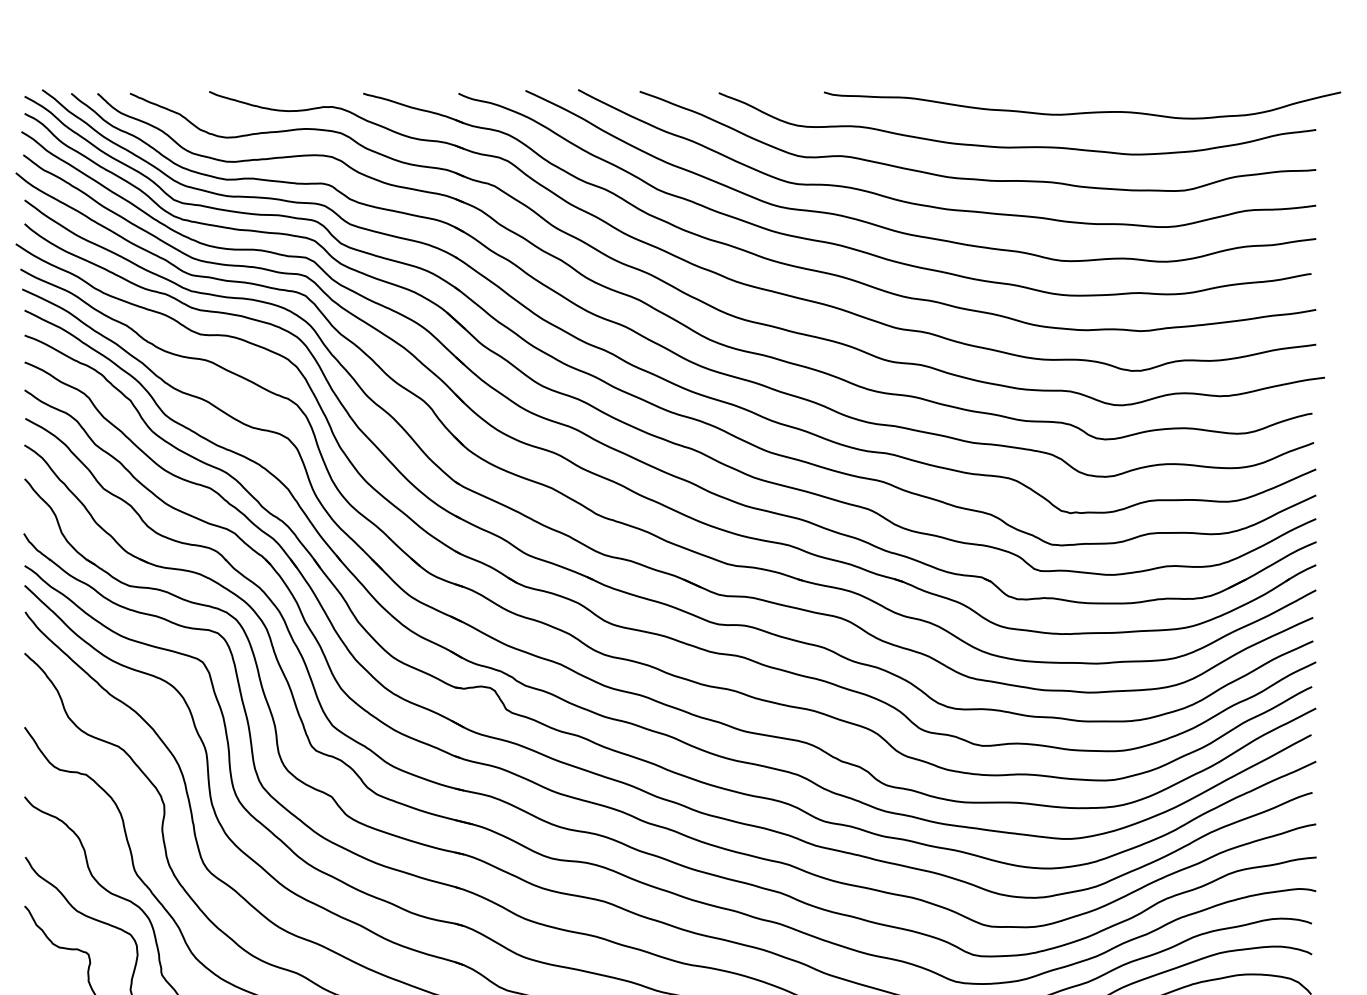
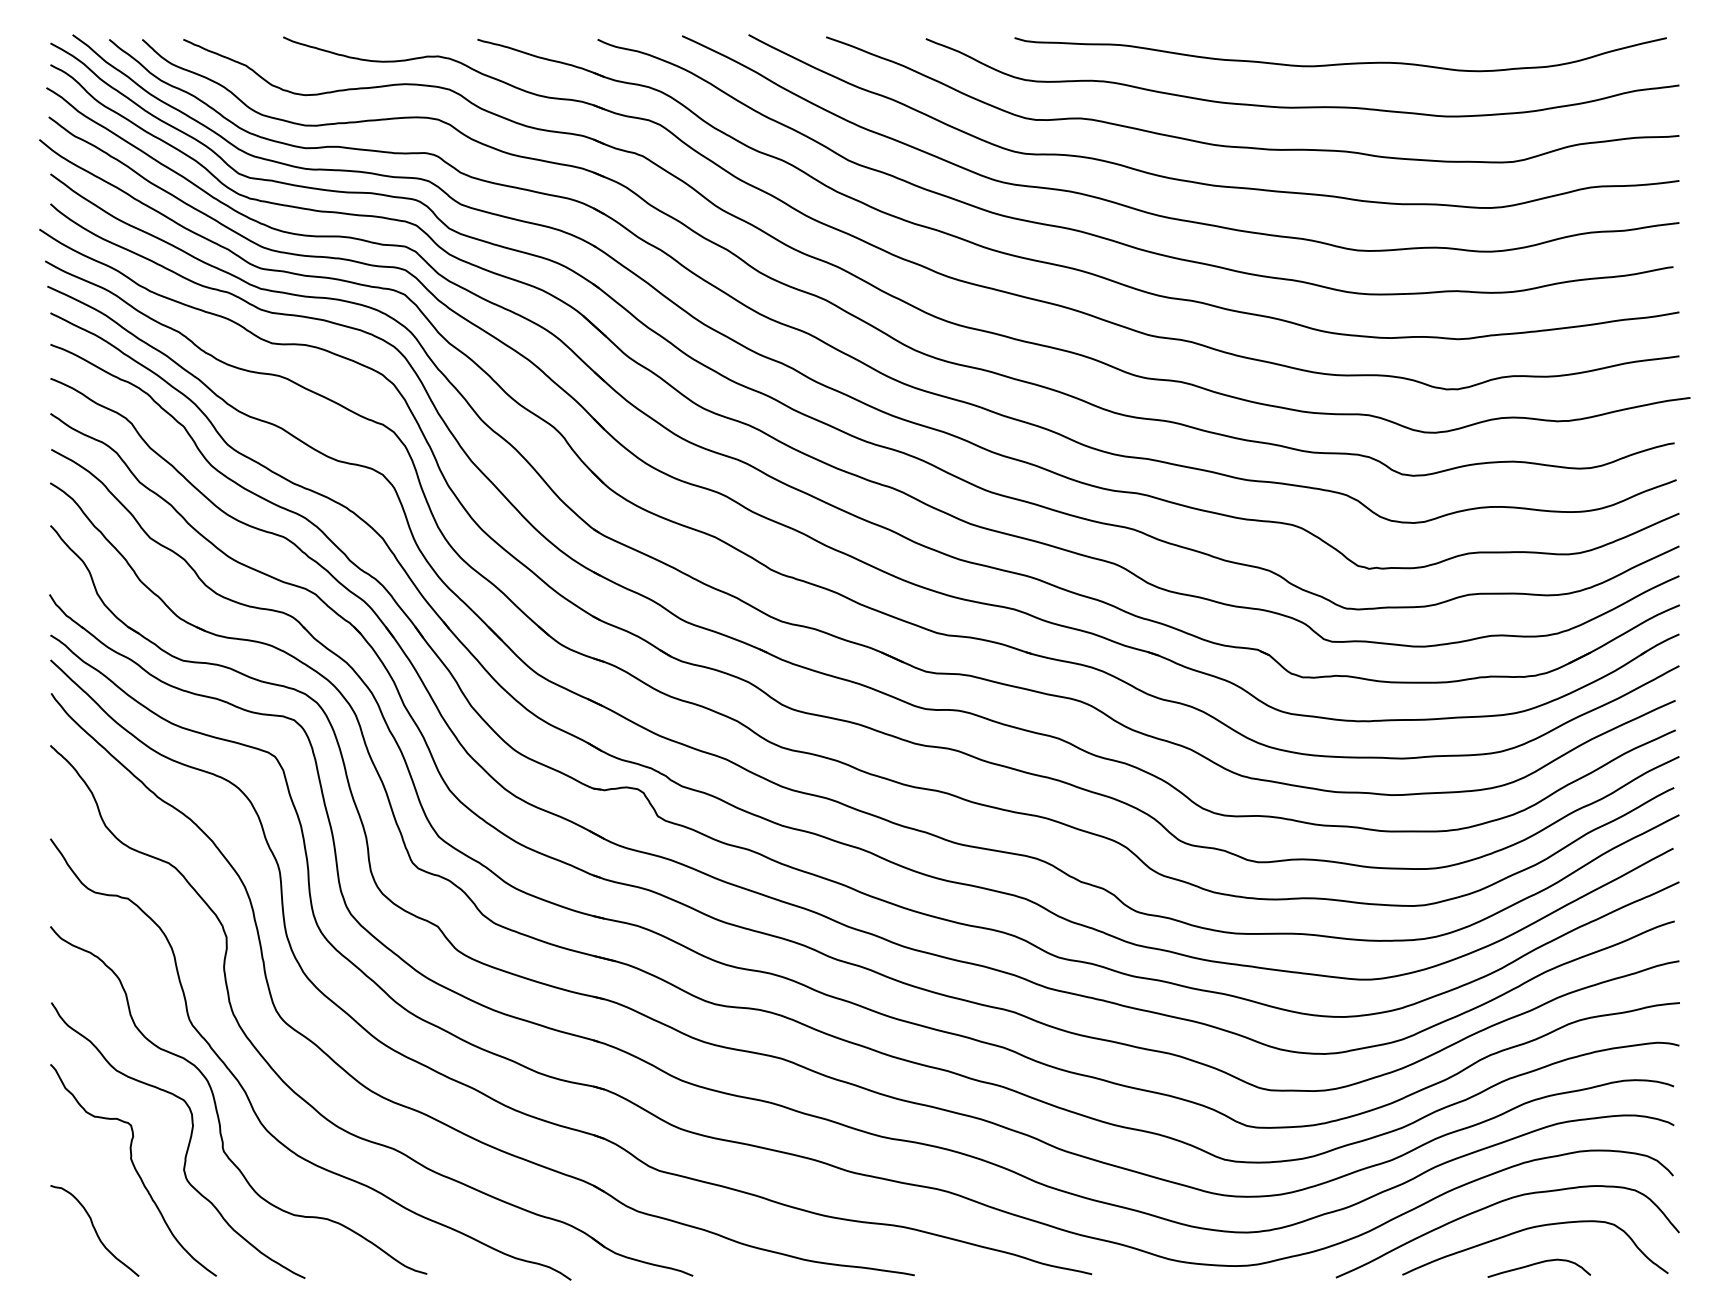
curve: (1082, 112) -> (1340, 63), moved

